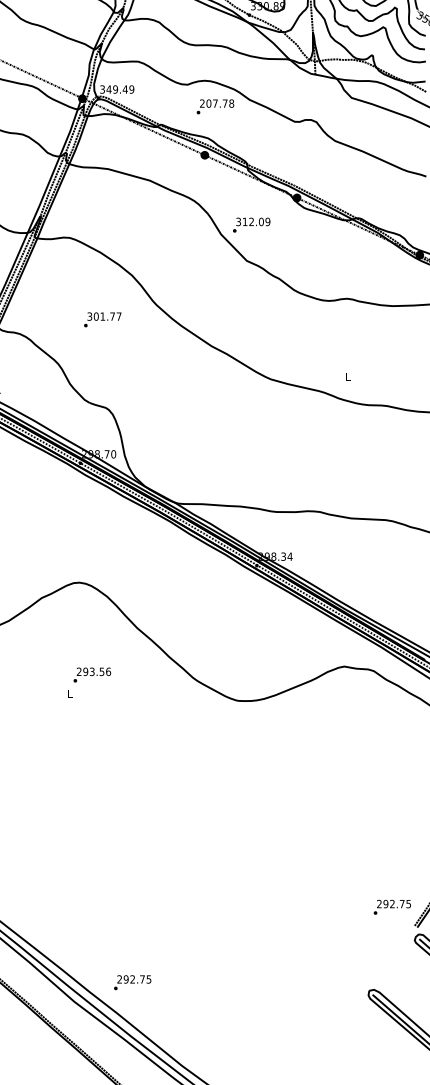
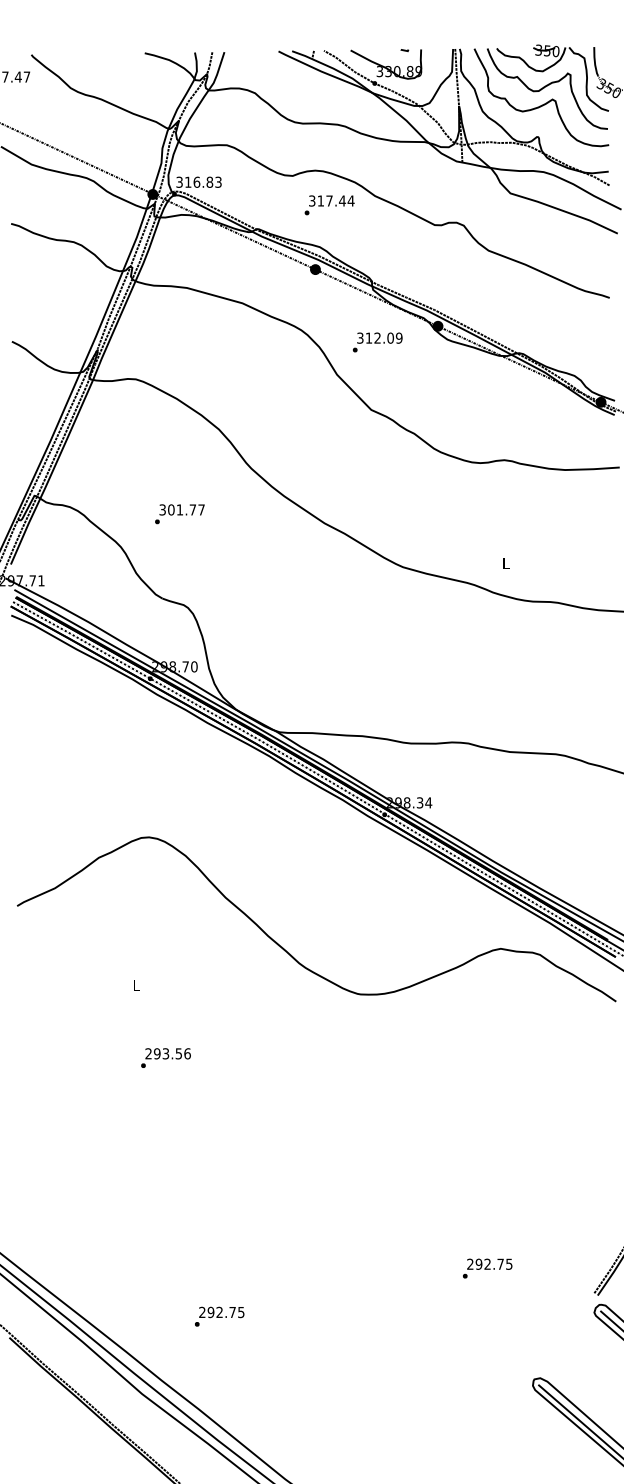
text: (119, 88) -> (202, 181), 349.49 -> 316.83
text: (216, 103) -> (331, 200), 207.78 -> 317.44
text: (251, 225) -> (377, 342), moved
text: (102, 320) -> (179, 514), moved
text: (91, 674) -> (165, 1057), moved
text: (392, 907) -> (487, 1268), moved
text: (132, 982) -> (219, 1316), moved

